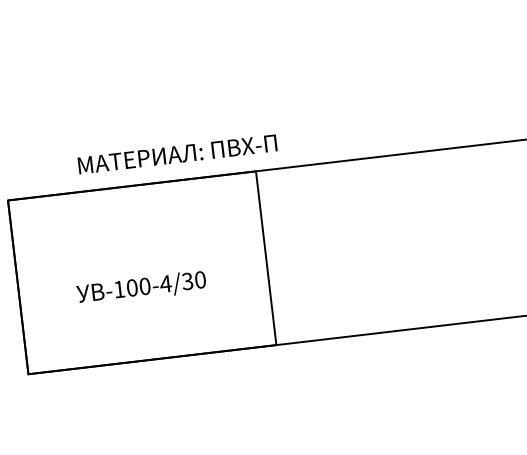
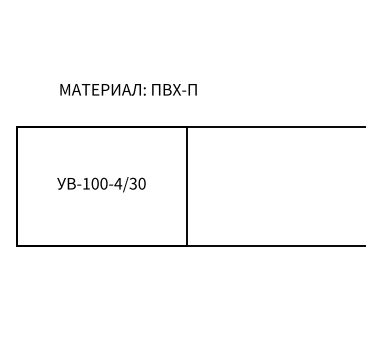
text: (177, 154) -> (128, 89), moved
text: (141, 287) -> (101, 184), moved

